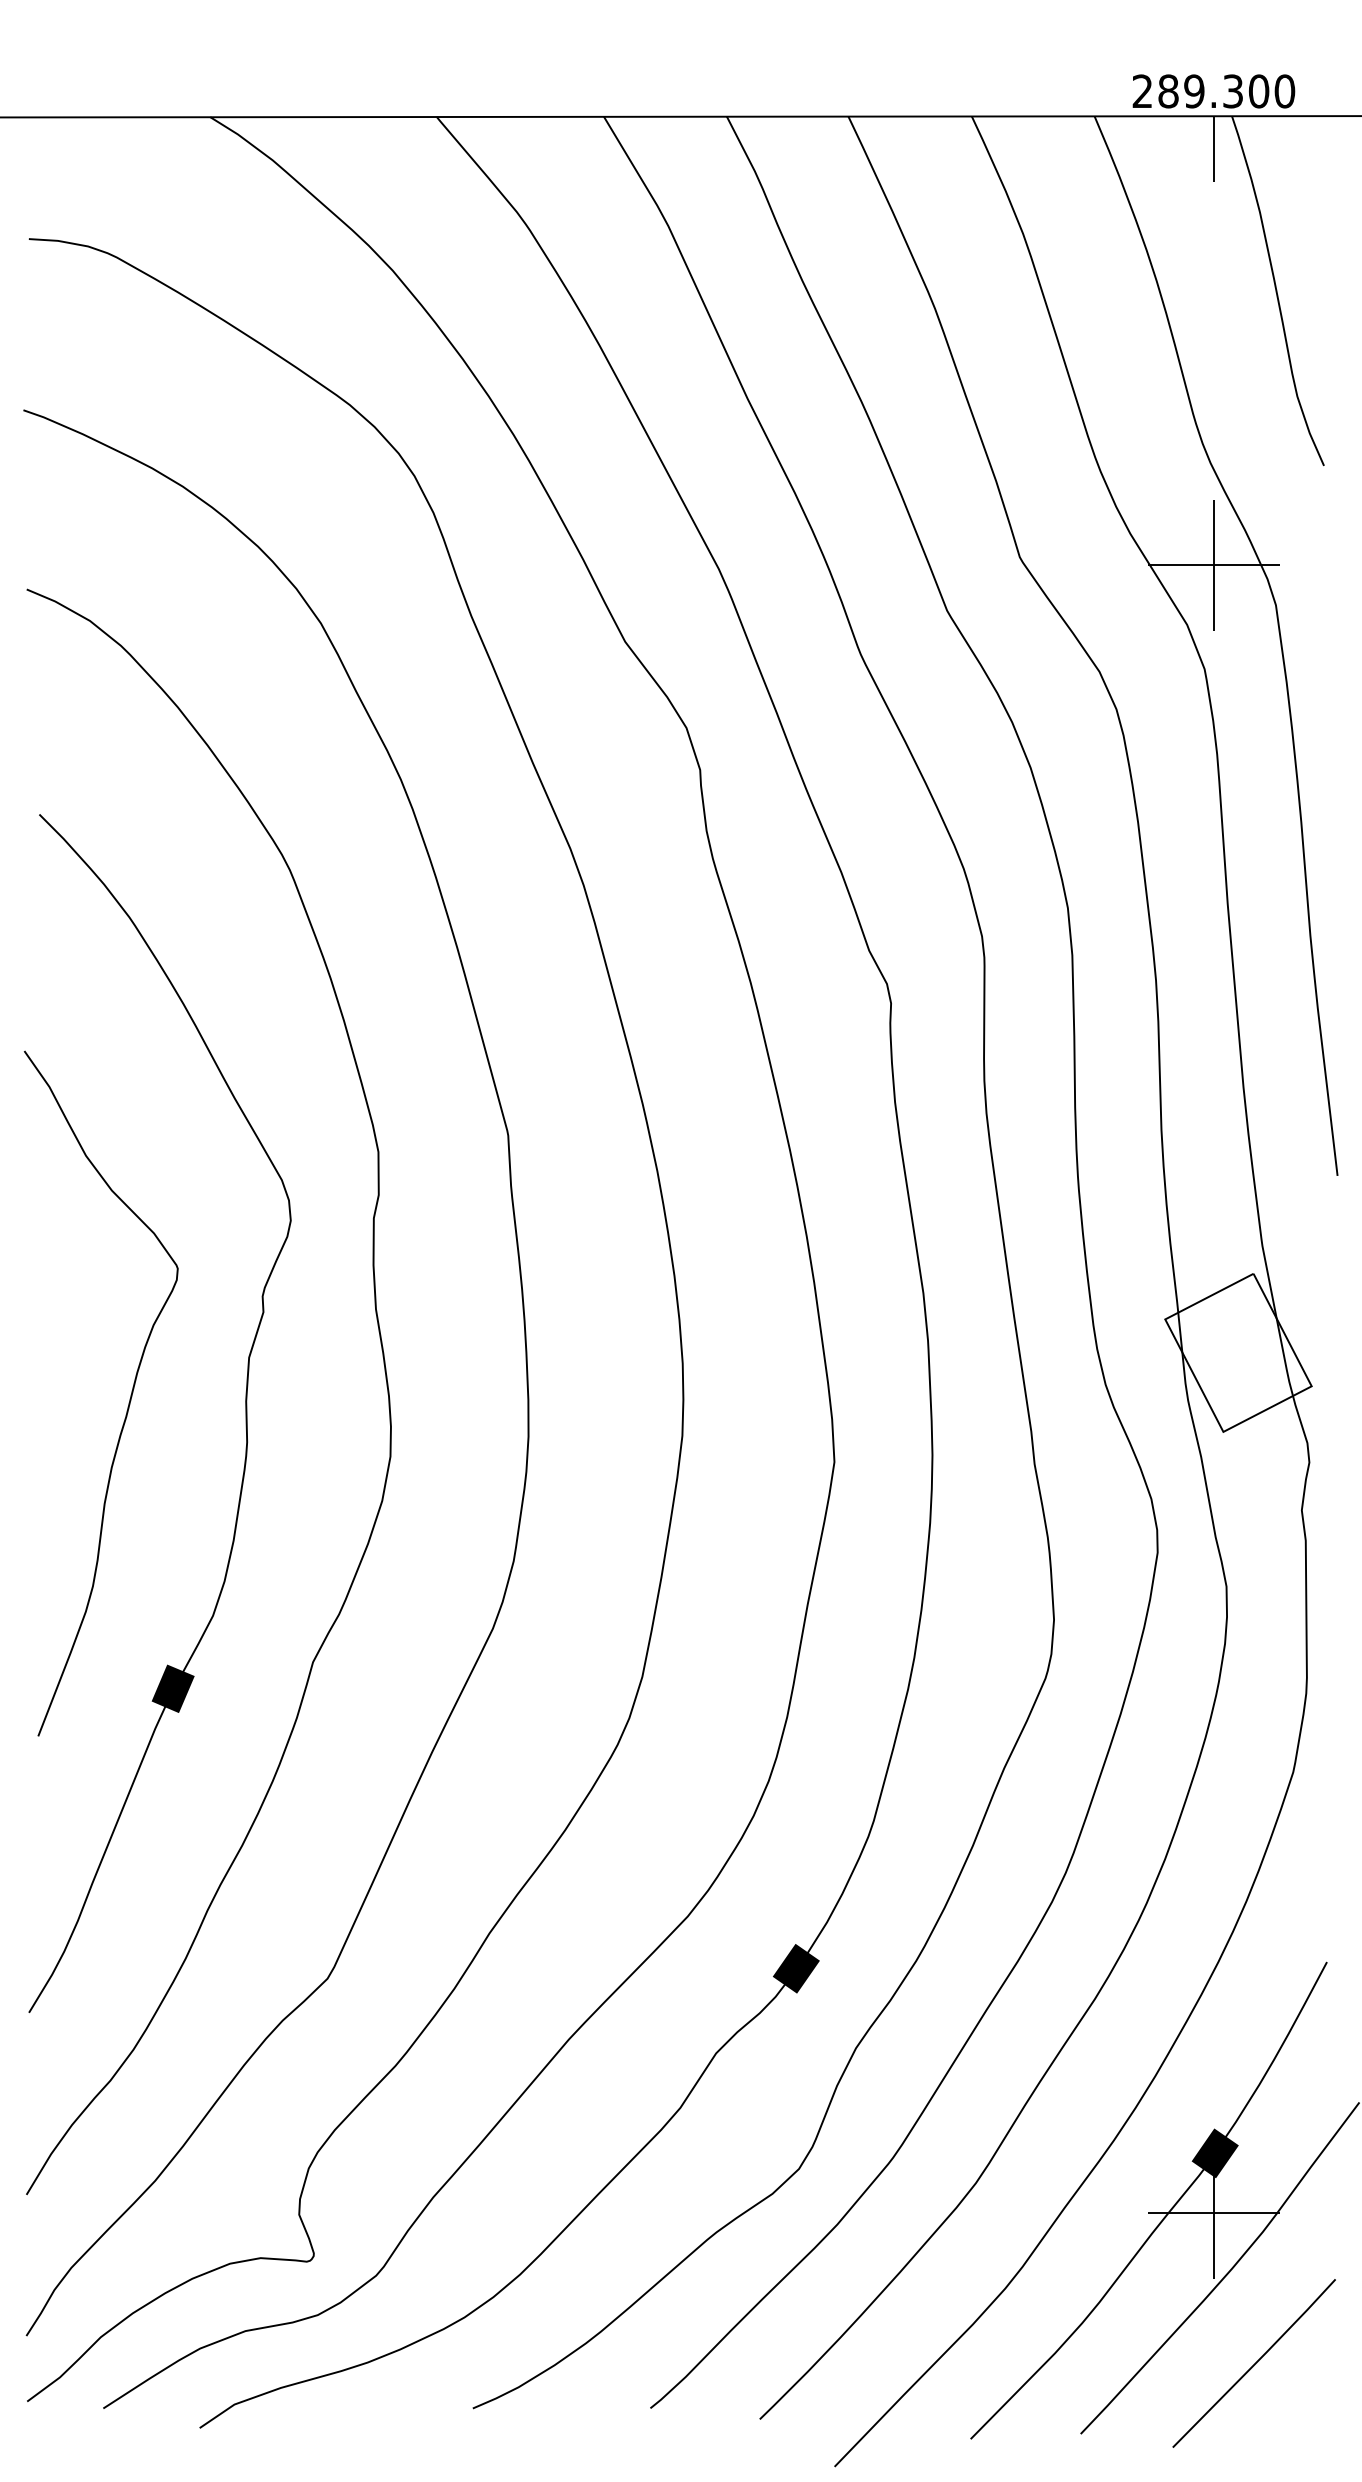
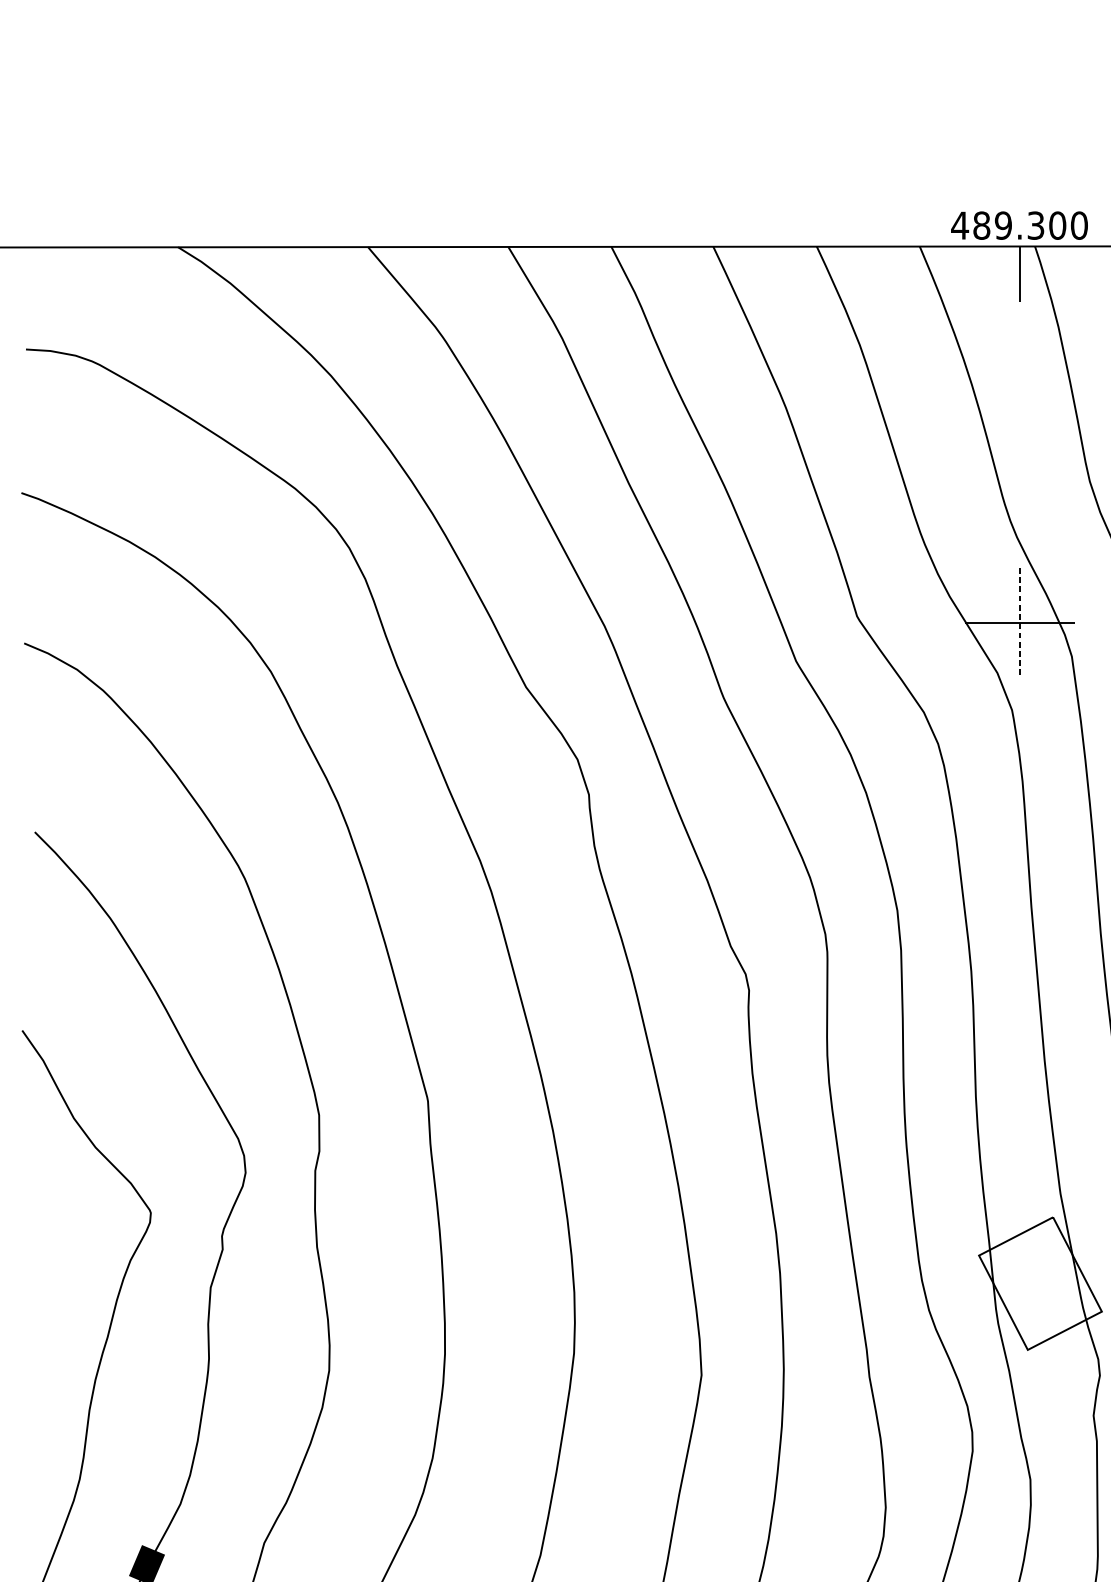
text: (1142, 90) -> (959, 224), 289.300 -> 489.300
line: (1213, 565) -> (1019, 623), solid -> dashed

